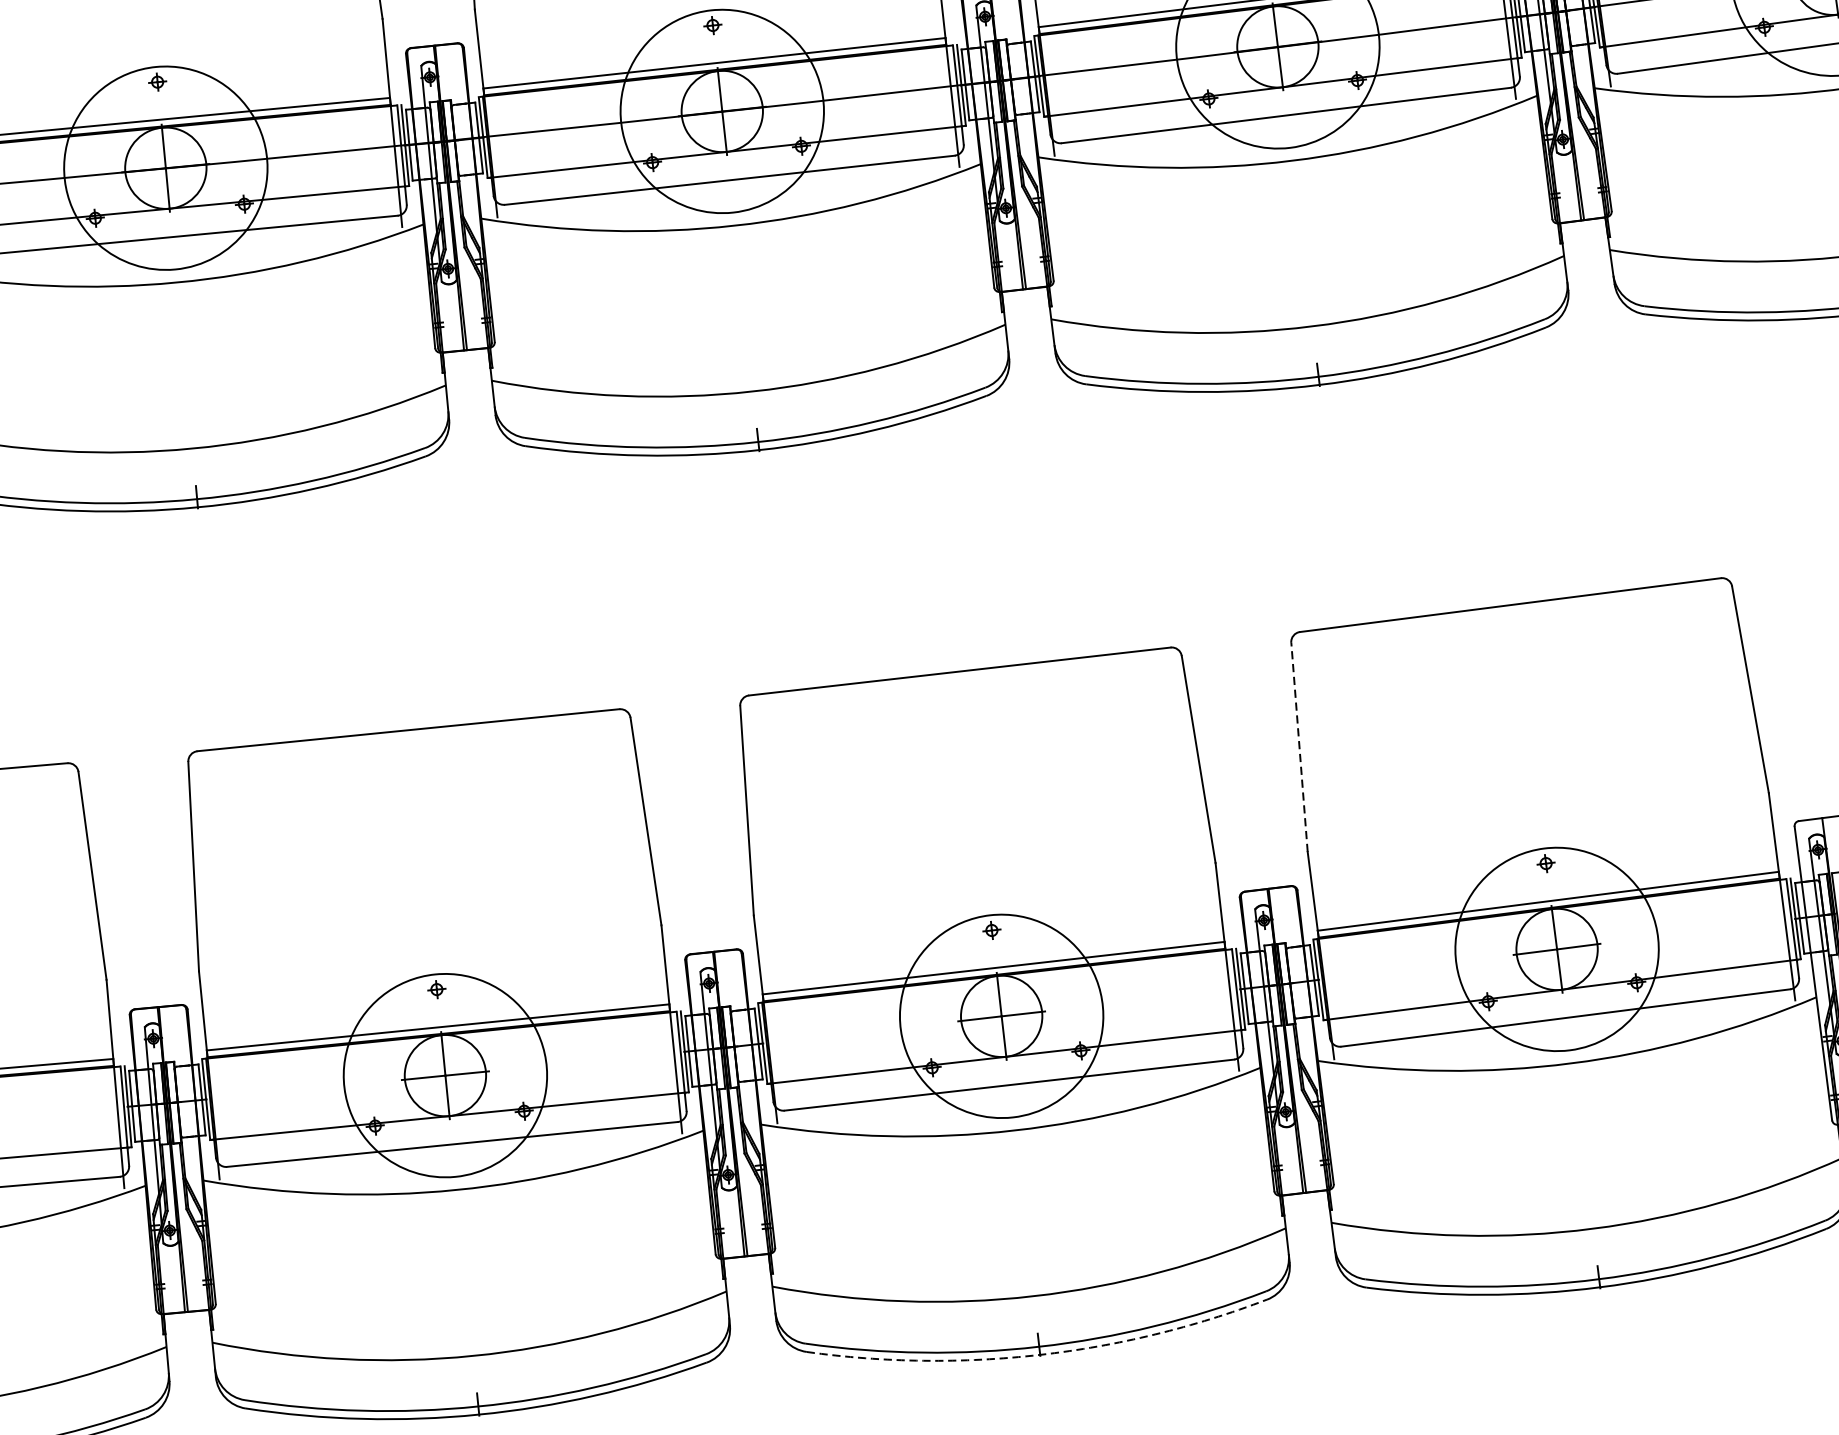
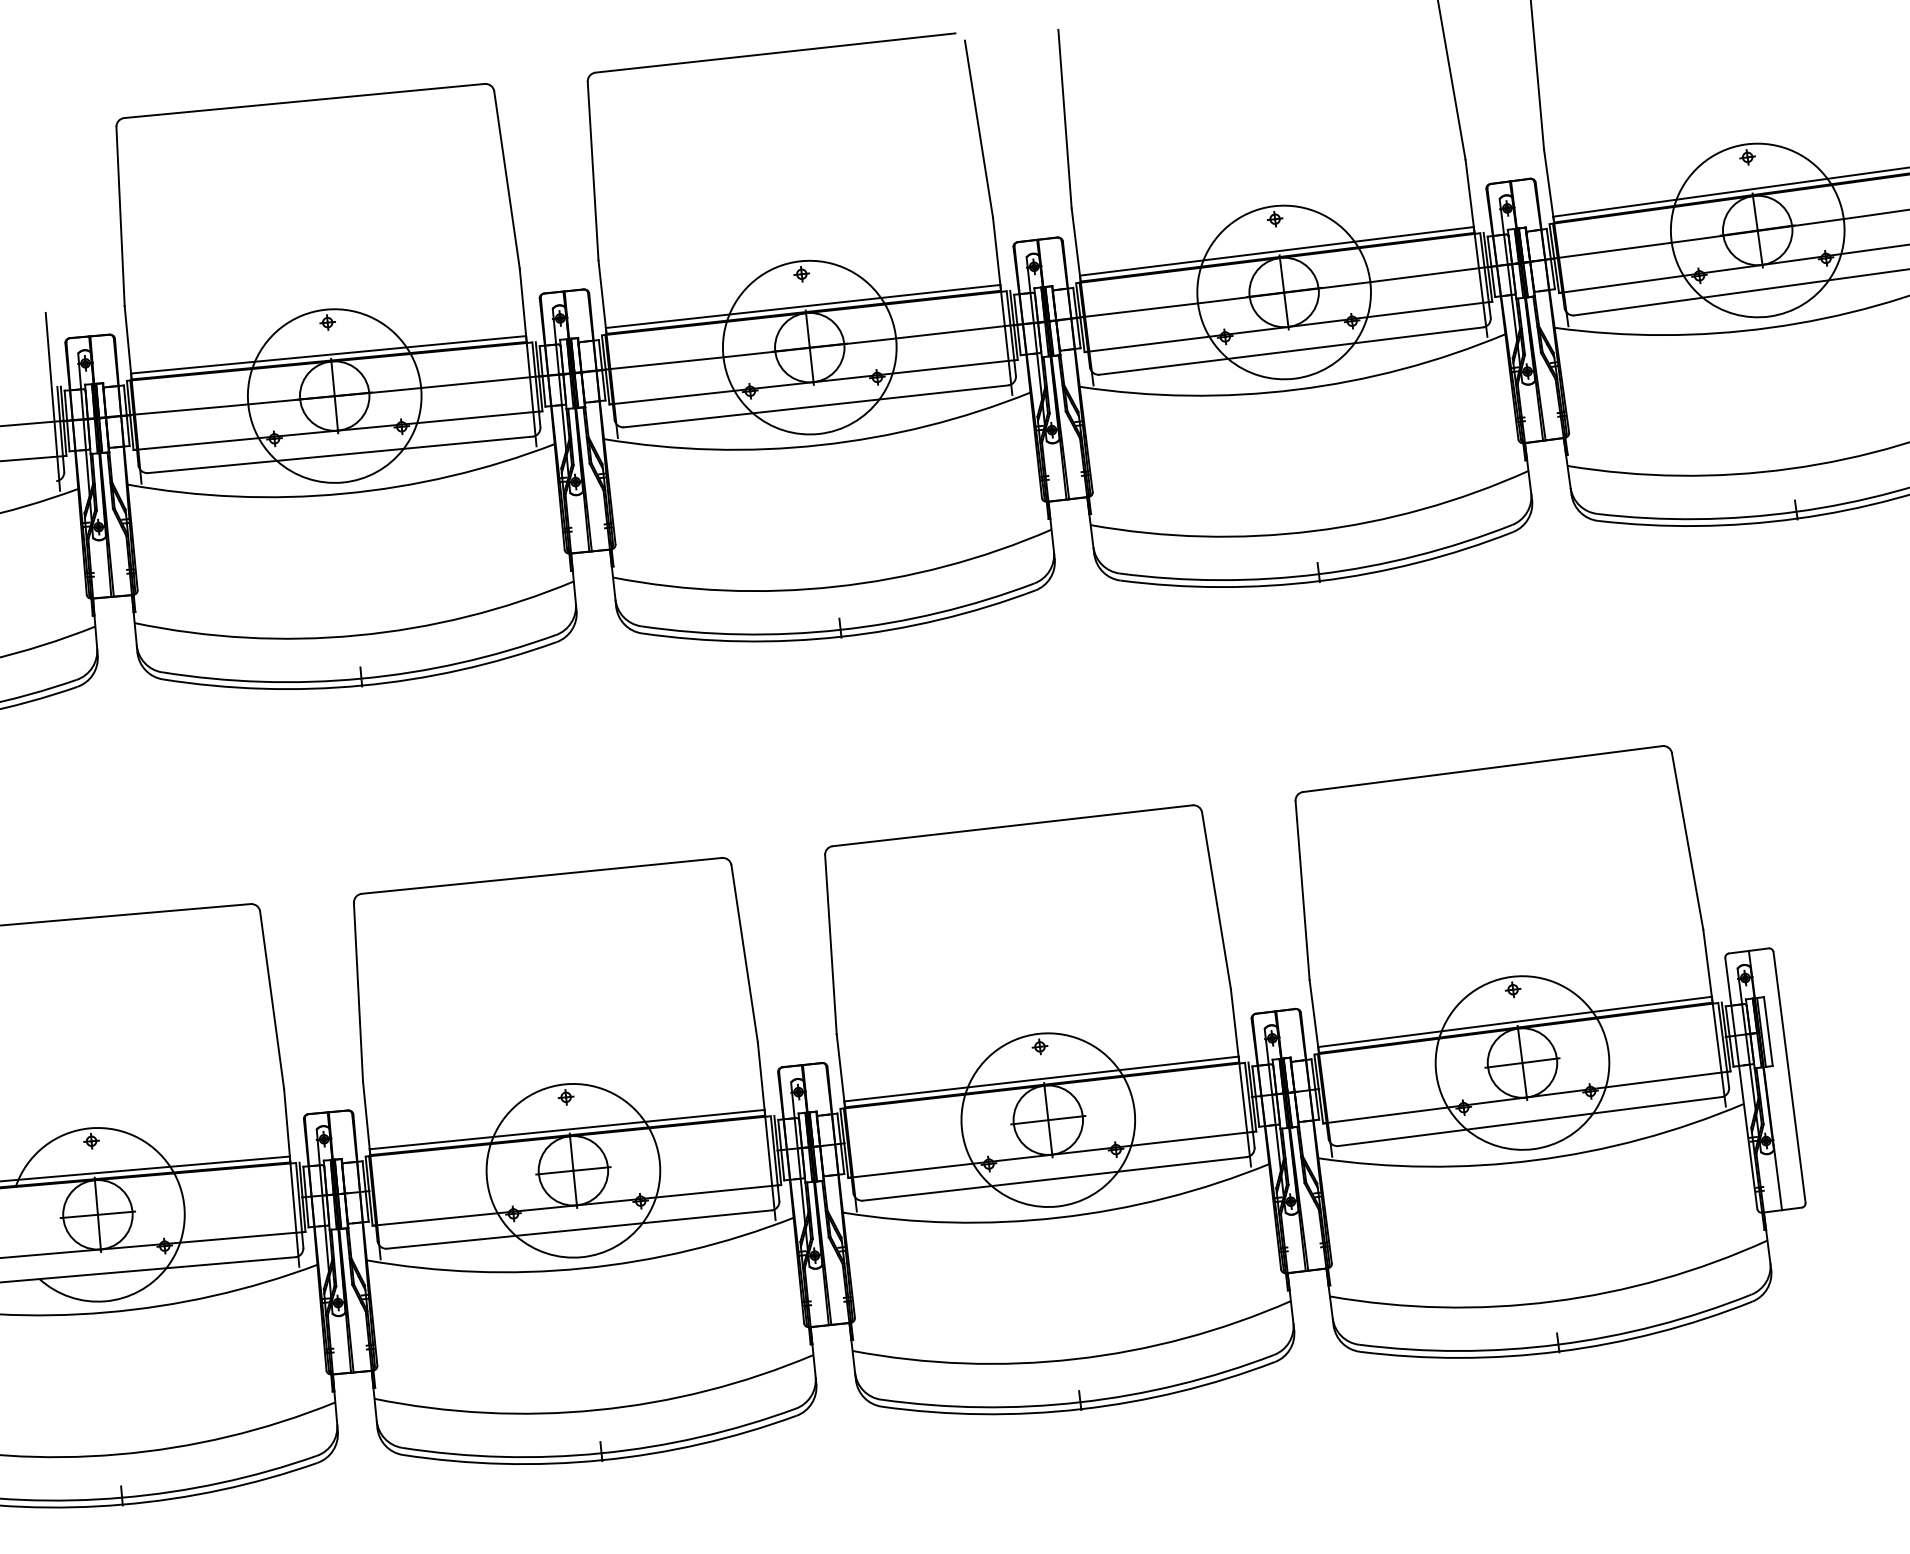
line: (1299, 747) -> (1302, 890), dashed -> solid
arc: (1040, 1355) -> (1081, 1409), dashed -> solid

